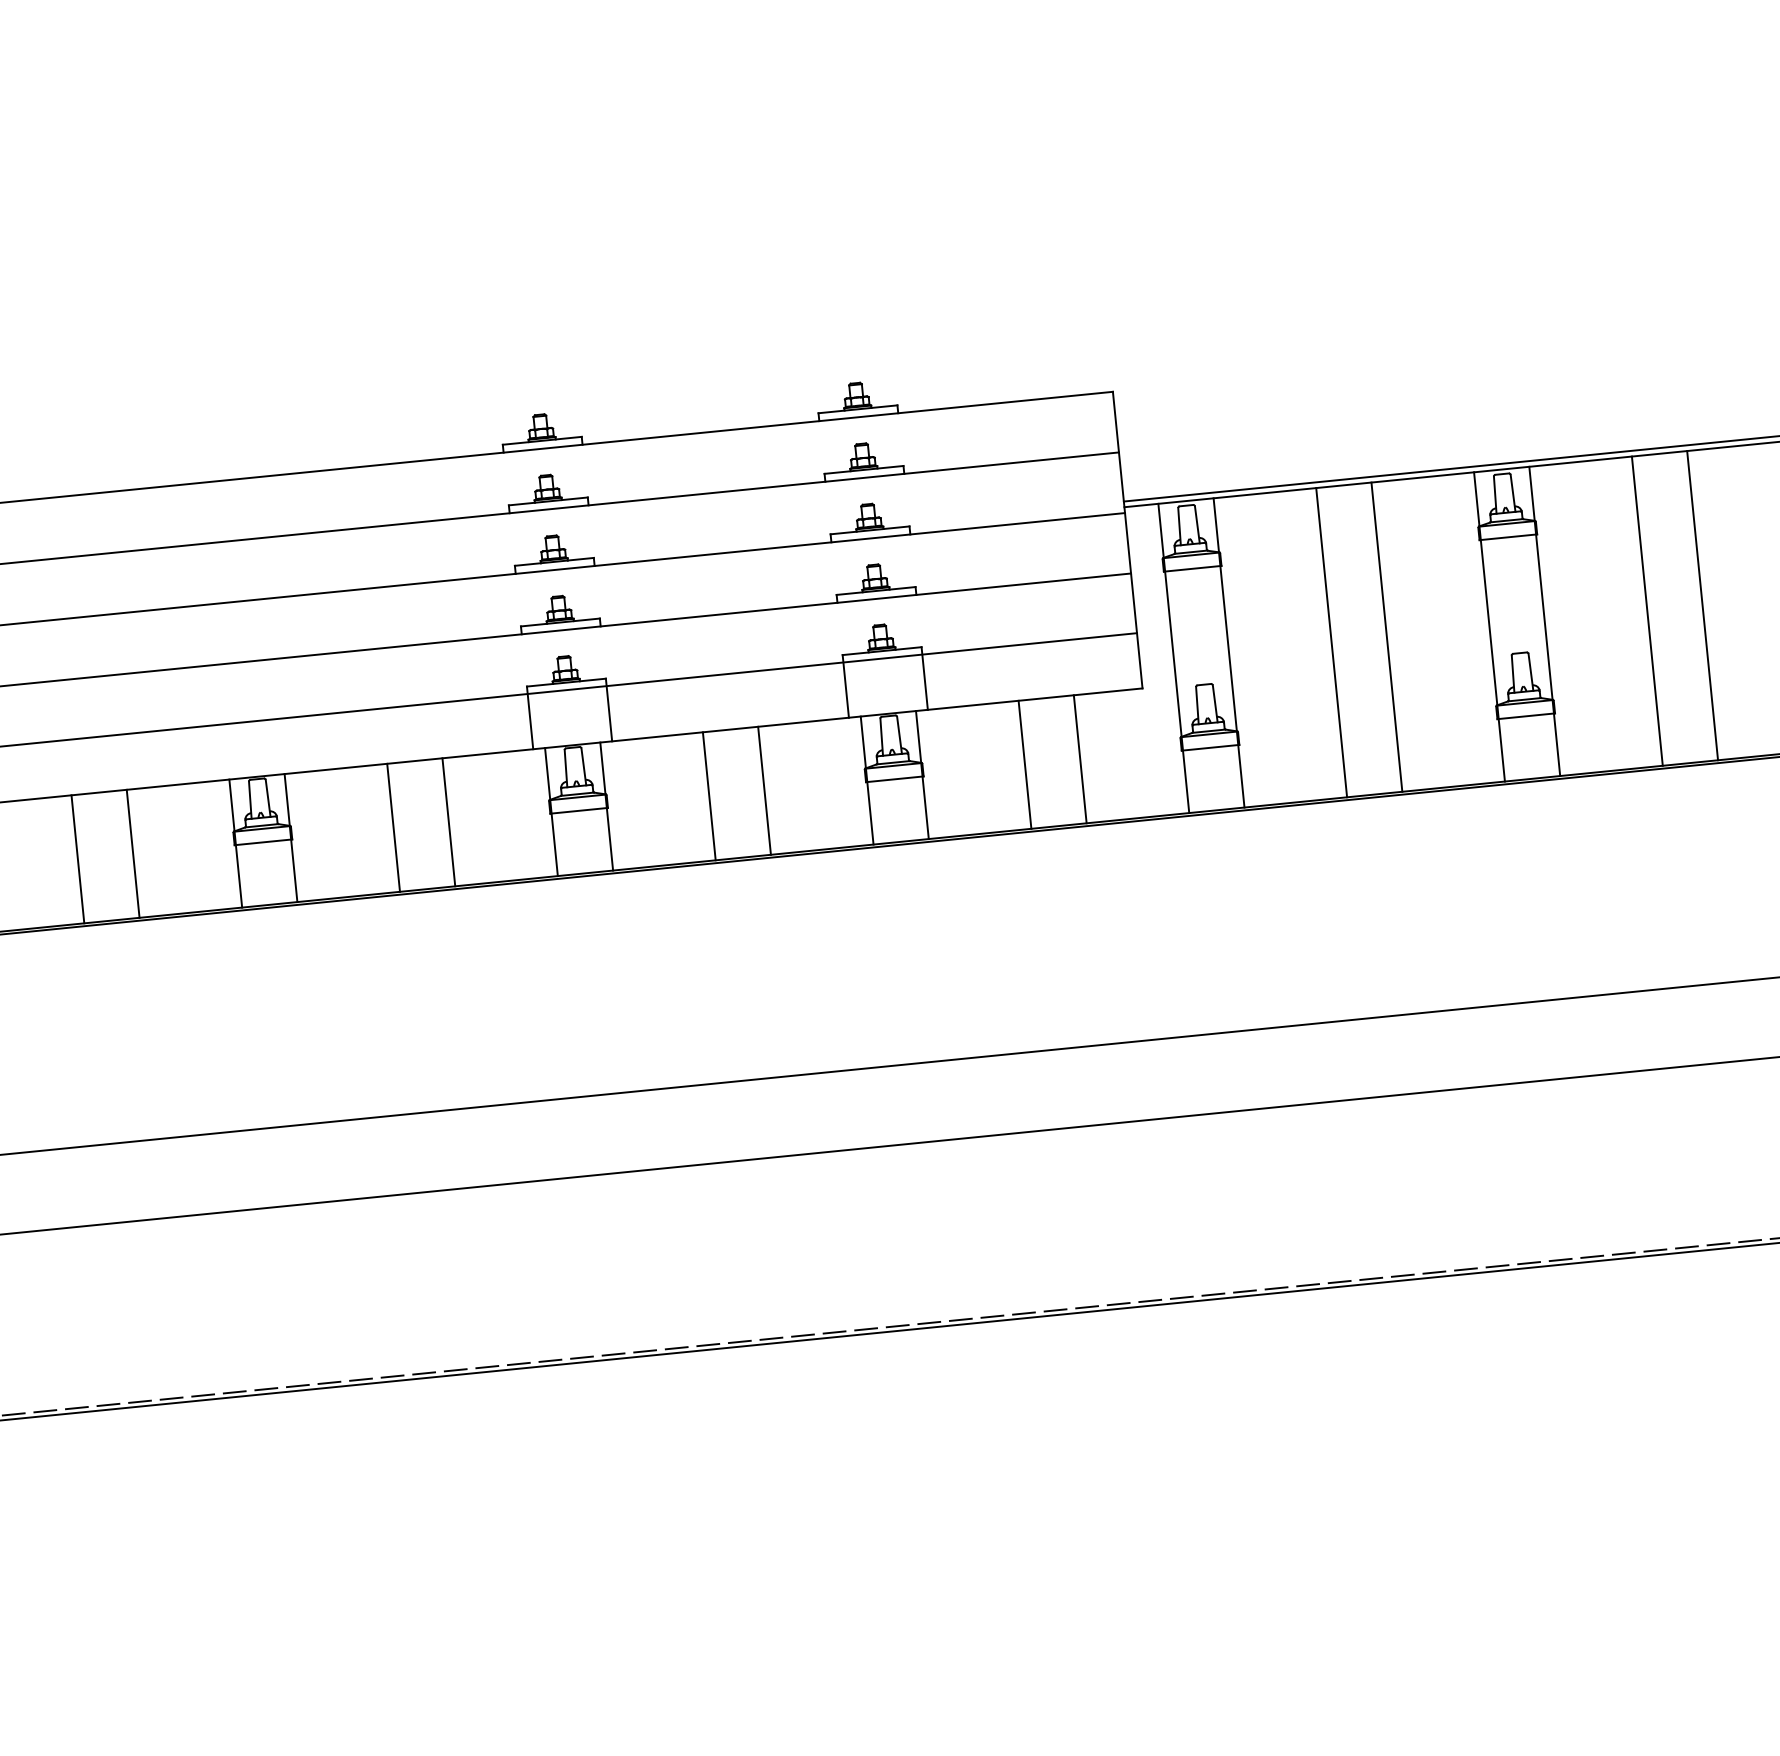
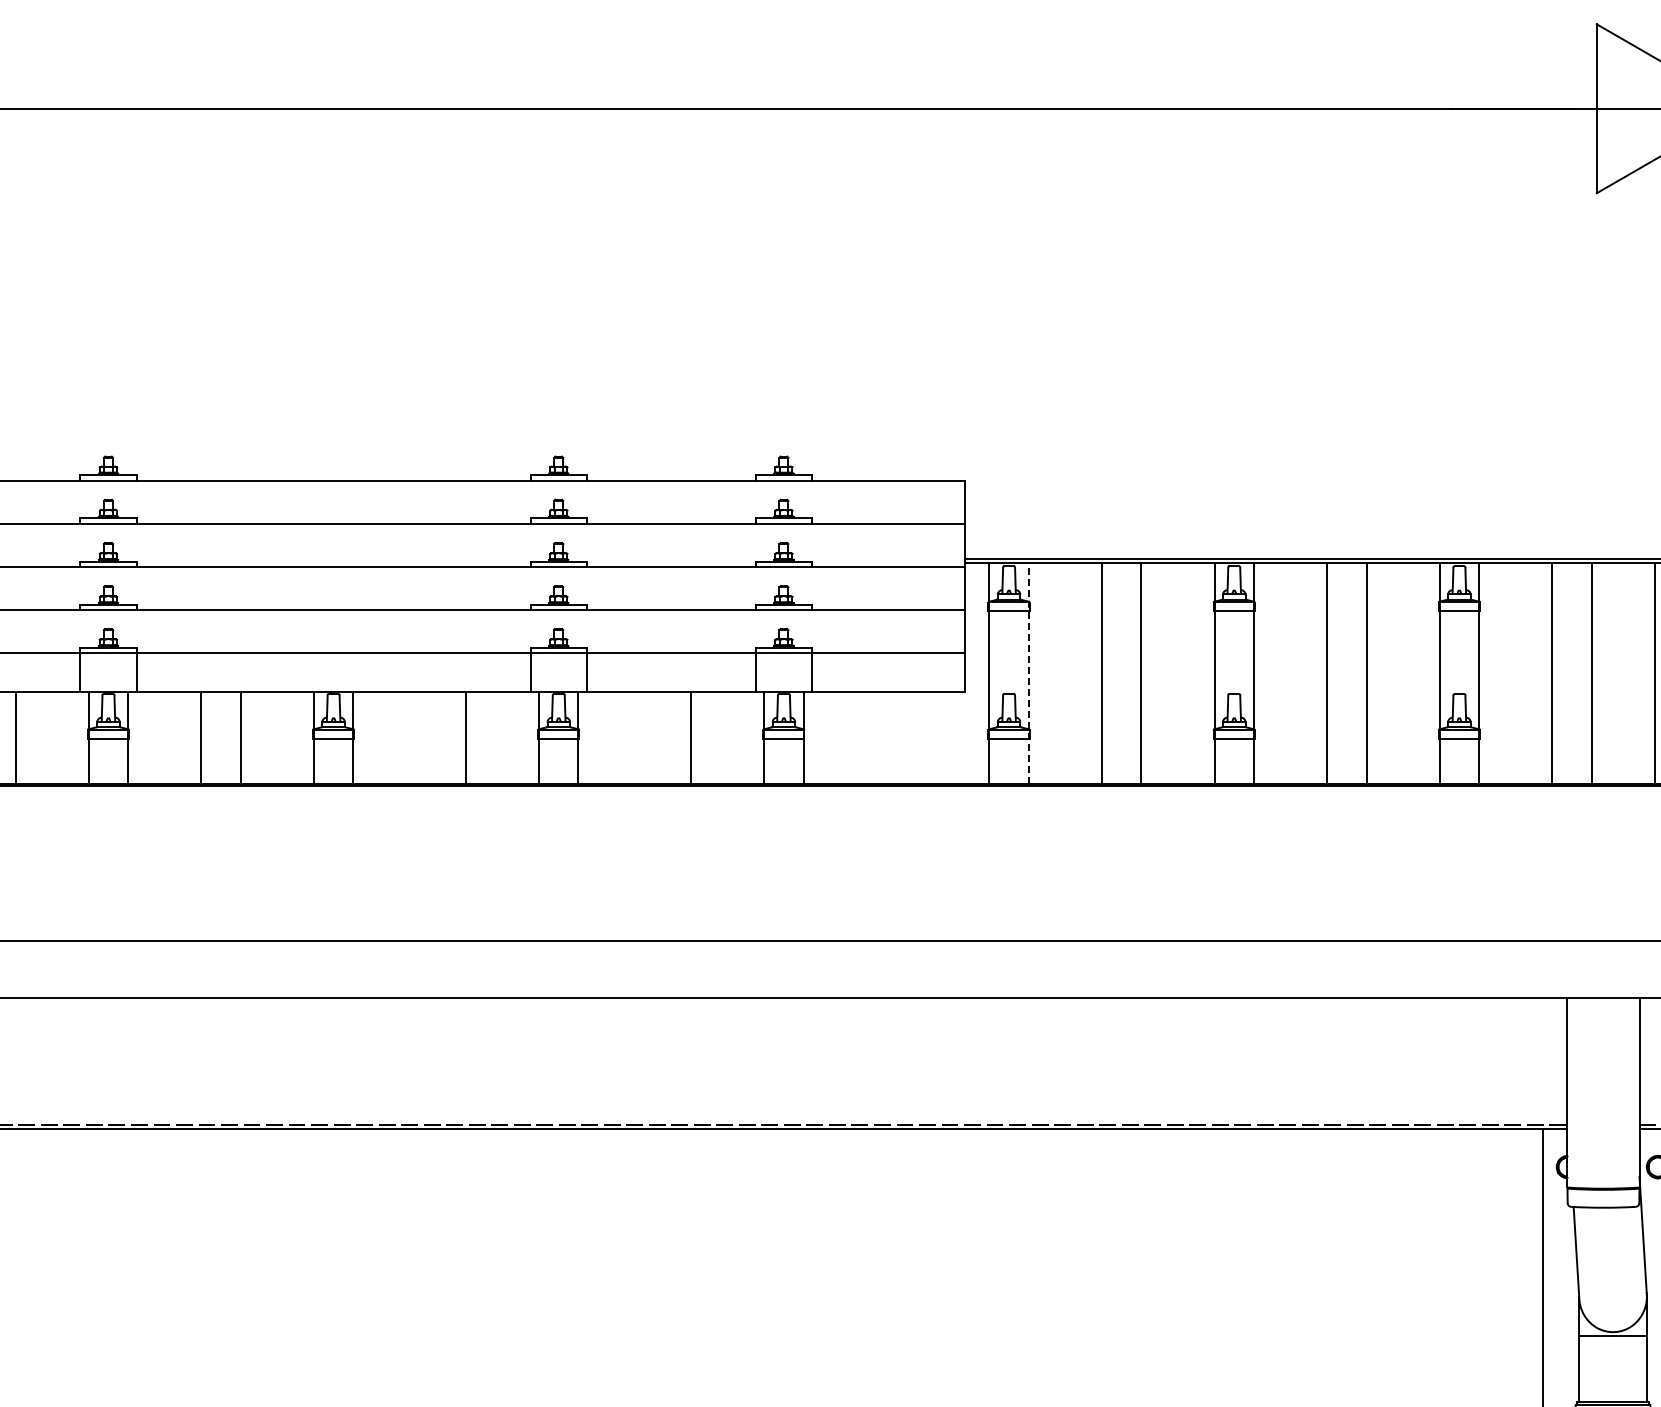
line: (1228, 651) -> (1028, 672), solid -> dashed
line: (1080, 758) -> (916, 737), removed
line: (1024, 764) -> (876, 737), removed
line: (709, 795) -> (651, 737), removed
line: (393, 827) -> (426, 737), removed

